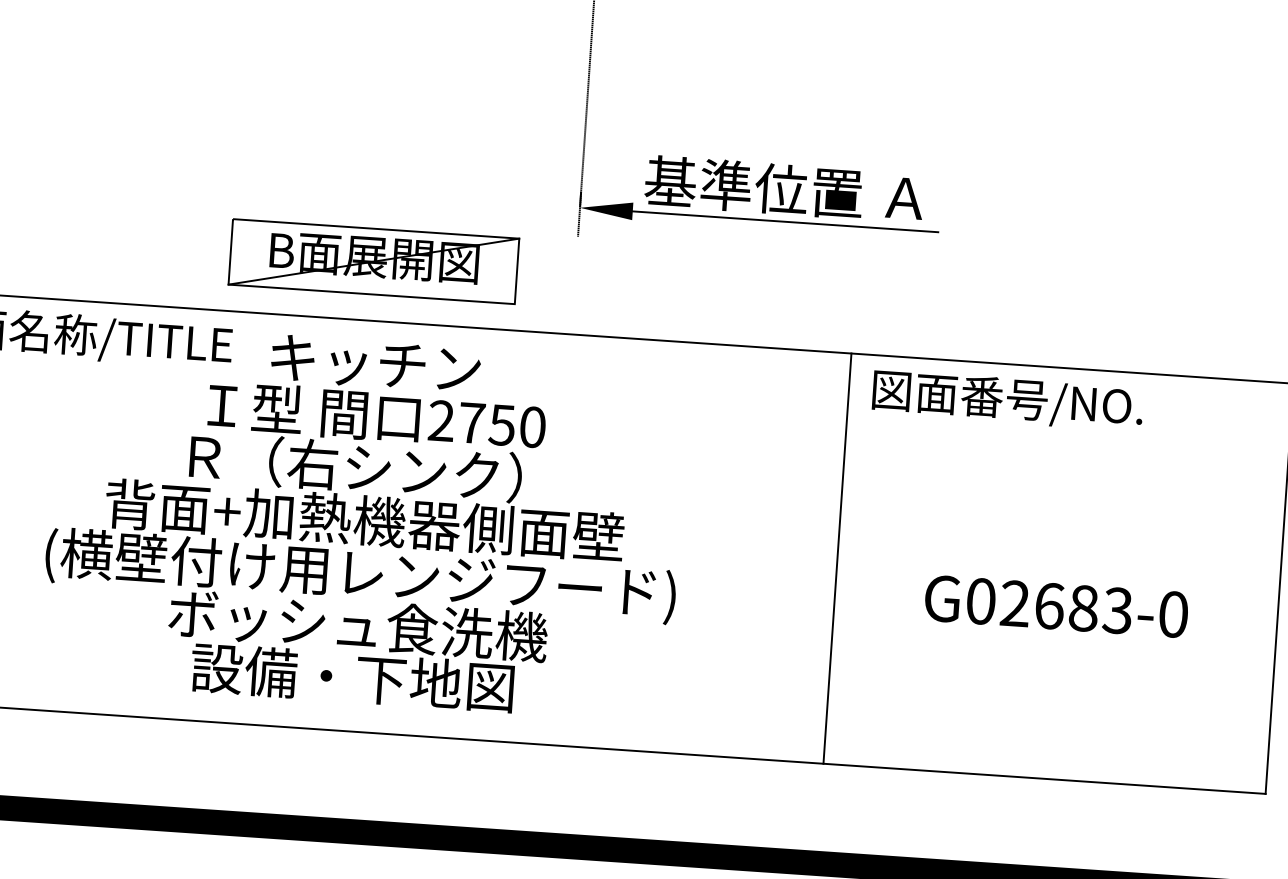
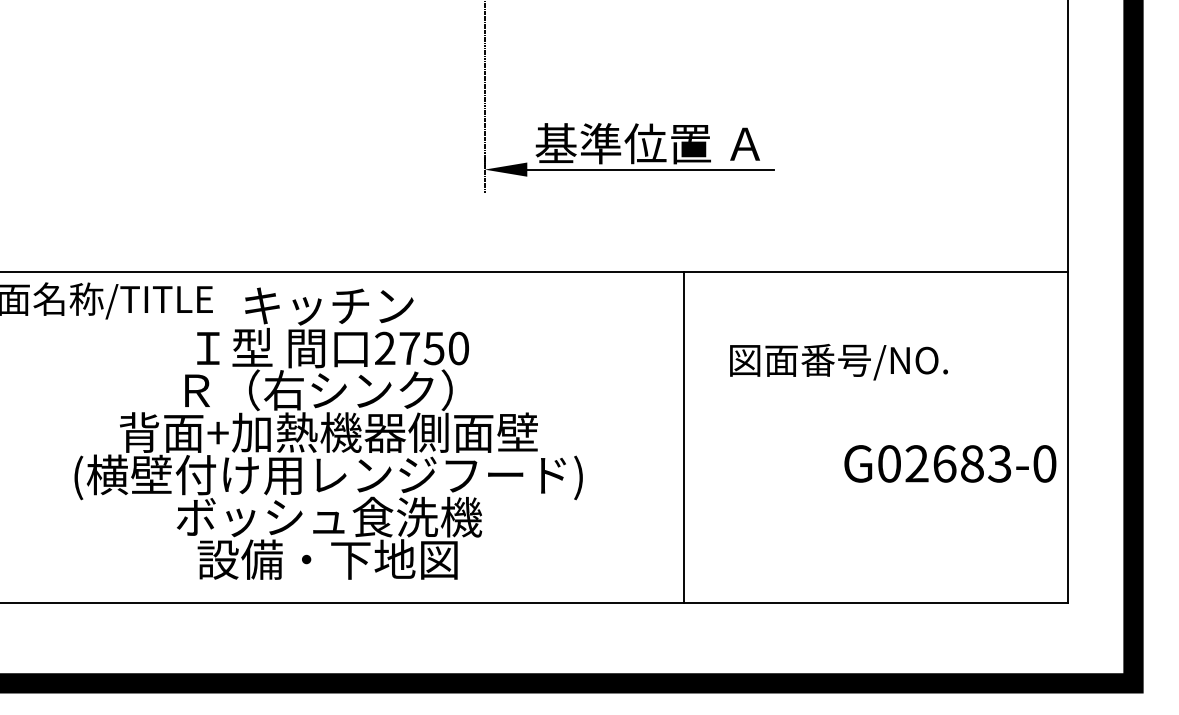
part: (373, 260) -> (321, 223), removed
text: (1007, 401) -> (838, 362), moved
line: (837, 557) -> (683, 436), moved
text: (1056, 606) -> (950, 463), moved

